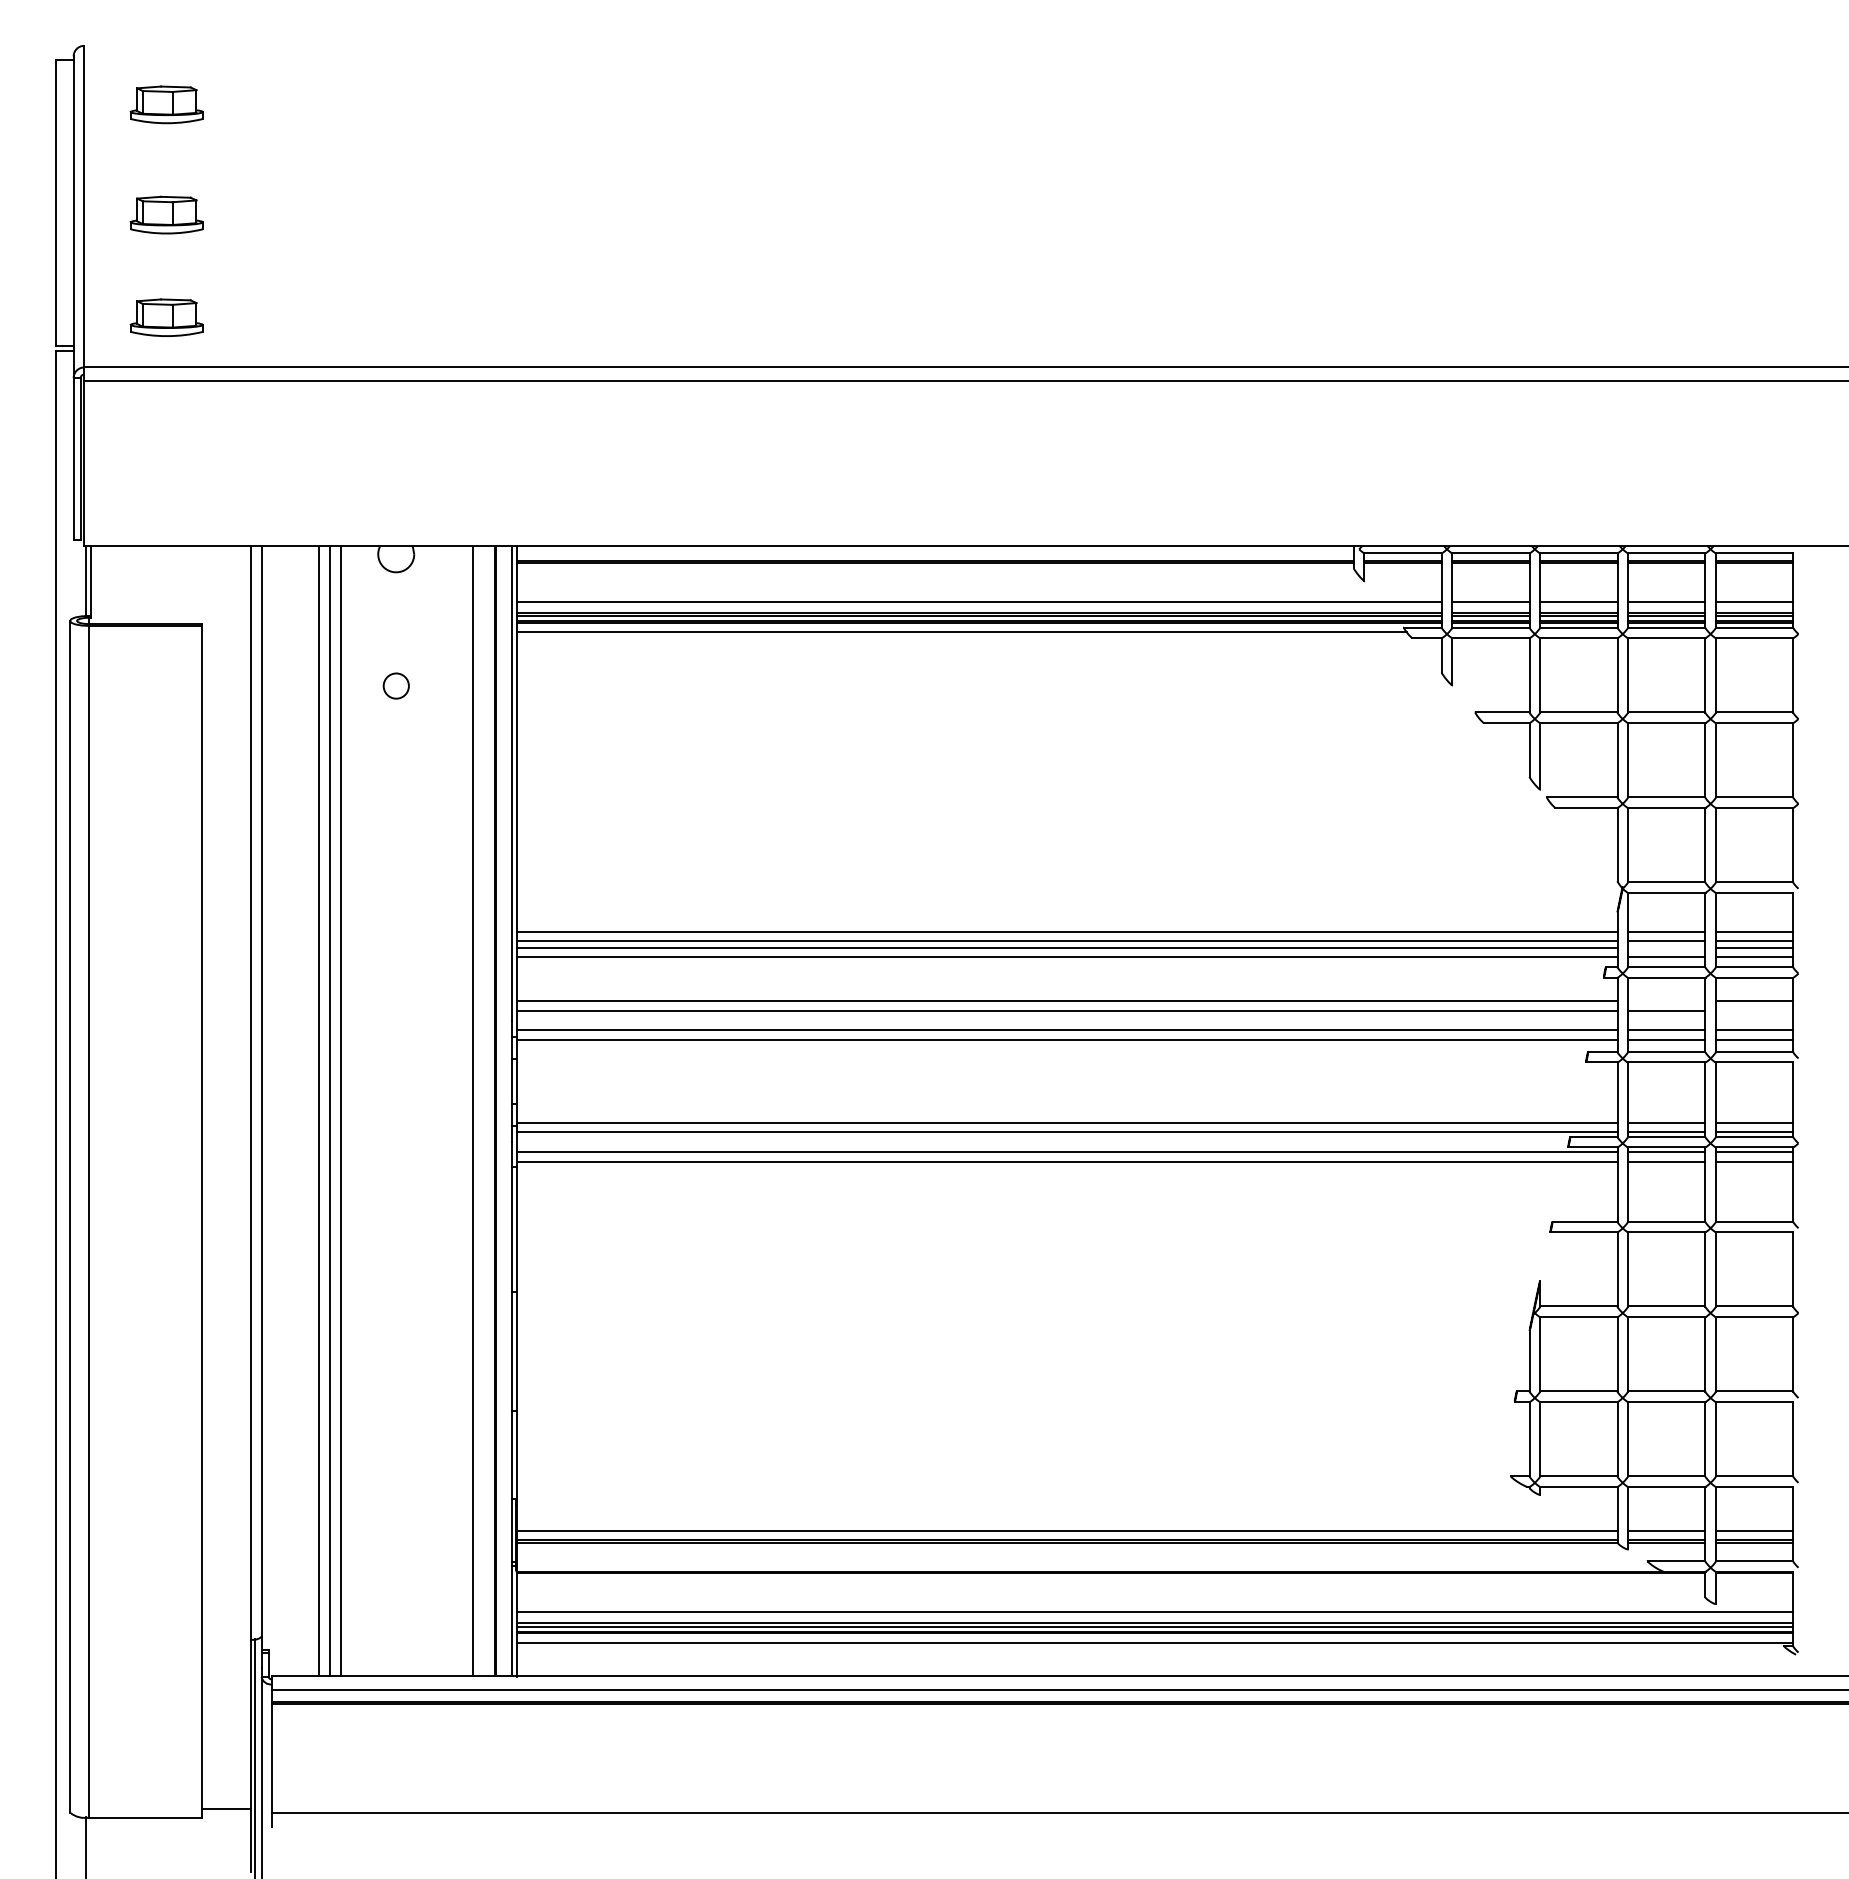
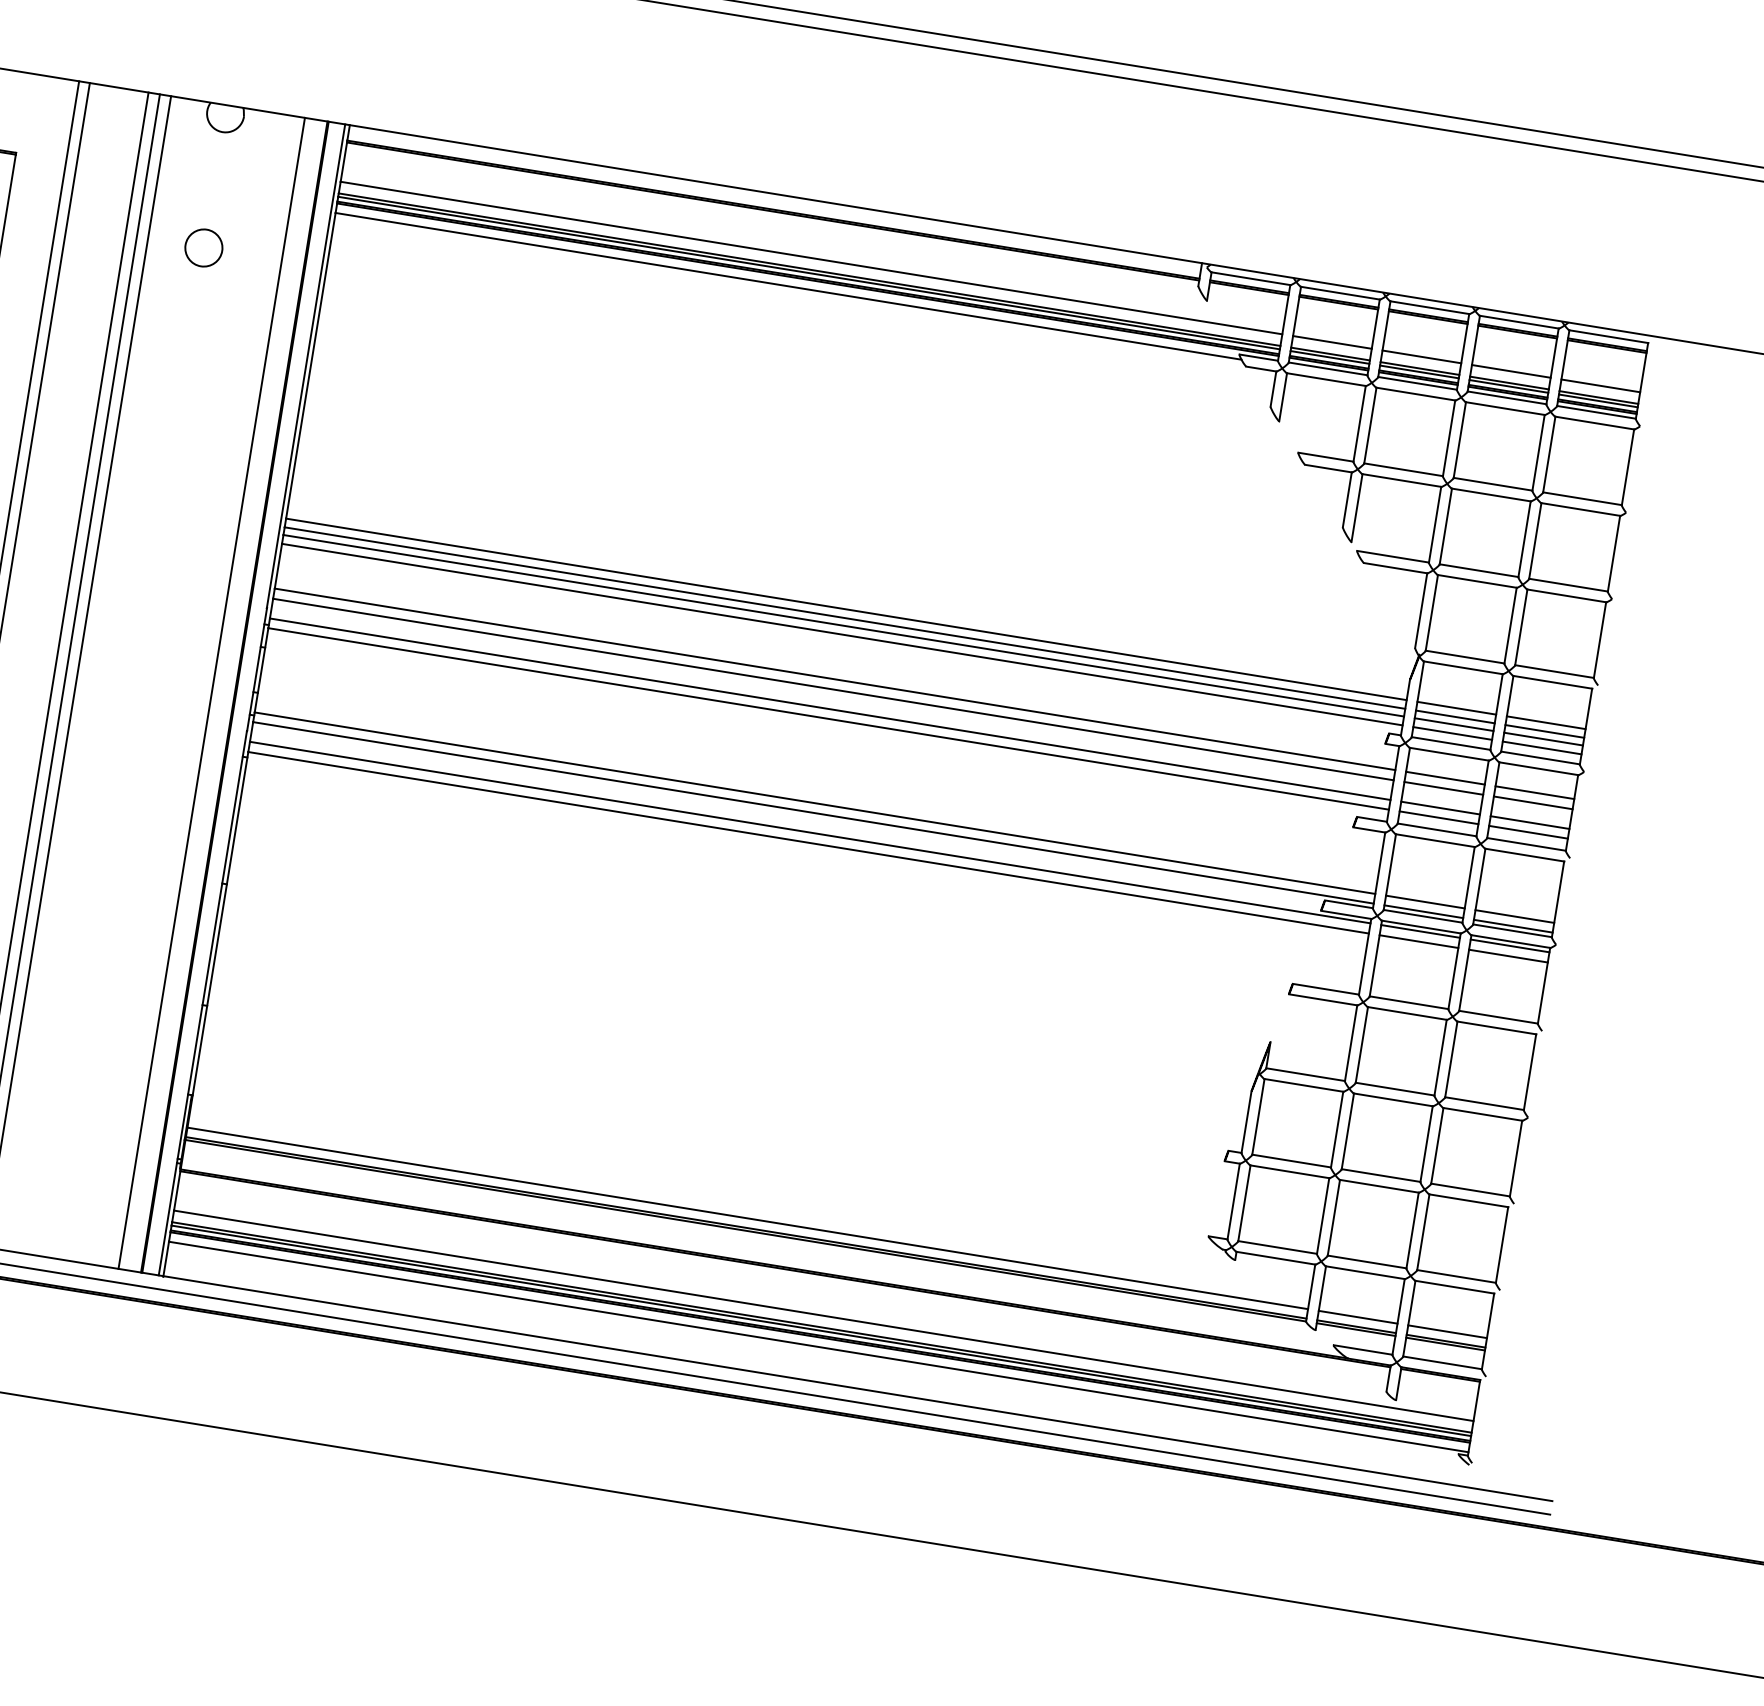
circle: (396, 685) -> (204, 247), size x1.43
line: (1666, 948) -> (1453, 724), added
line: (1666, 1001) -> (1445, 778), added
line: (1754, 1011) -> (1533, 803), added

